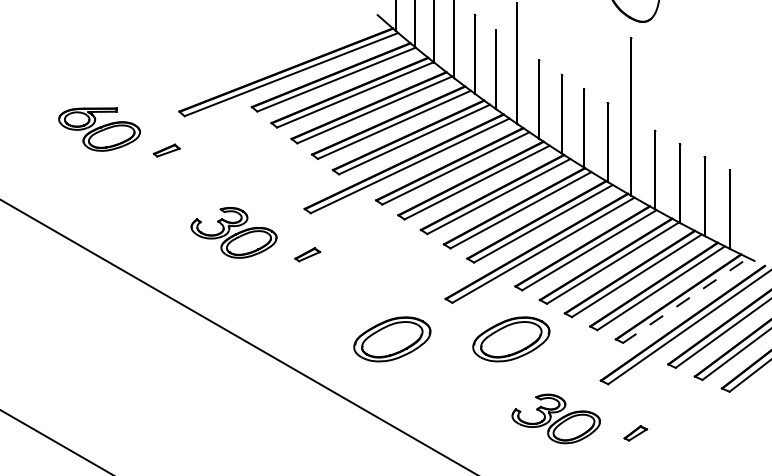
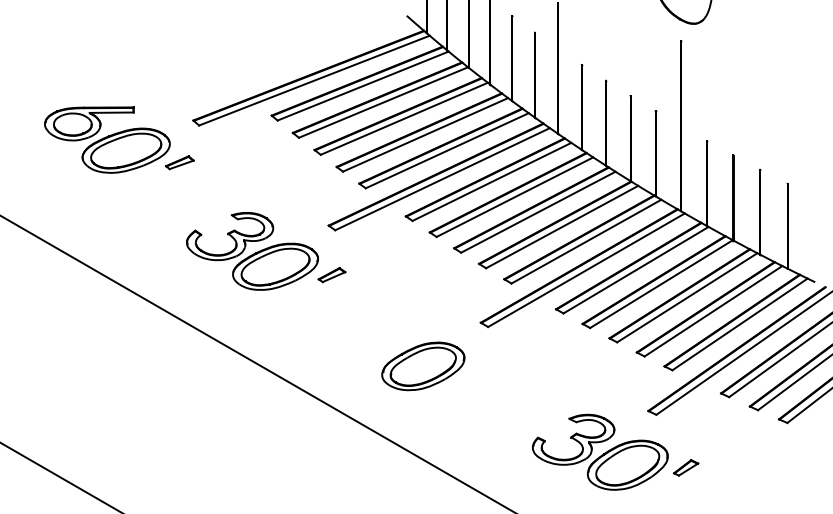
part: (99, 129) -> (107, 139), size x1.43
part: (233, 232) -> (251, 251), size x1.43
line: (685, 300) -> (739, 324), dashed -> solid
part: (511, 339) -> (551, 366), removed
part: (555, 418) -> (599, 451), size x1.43

